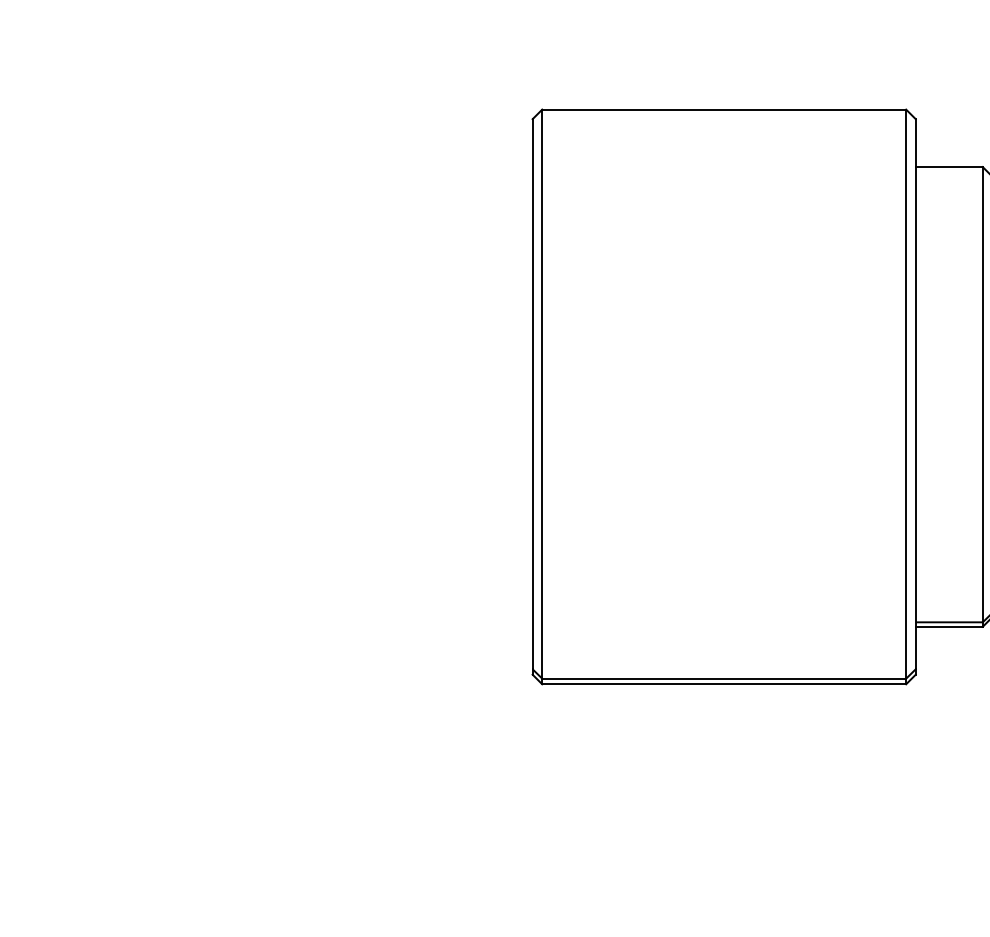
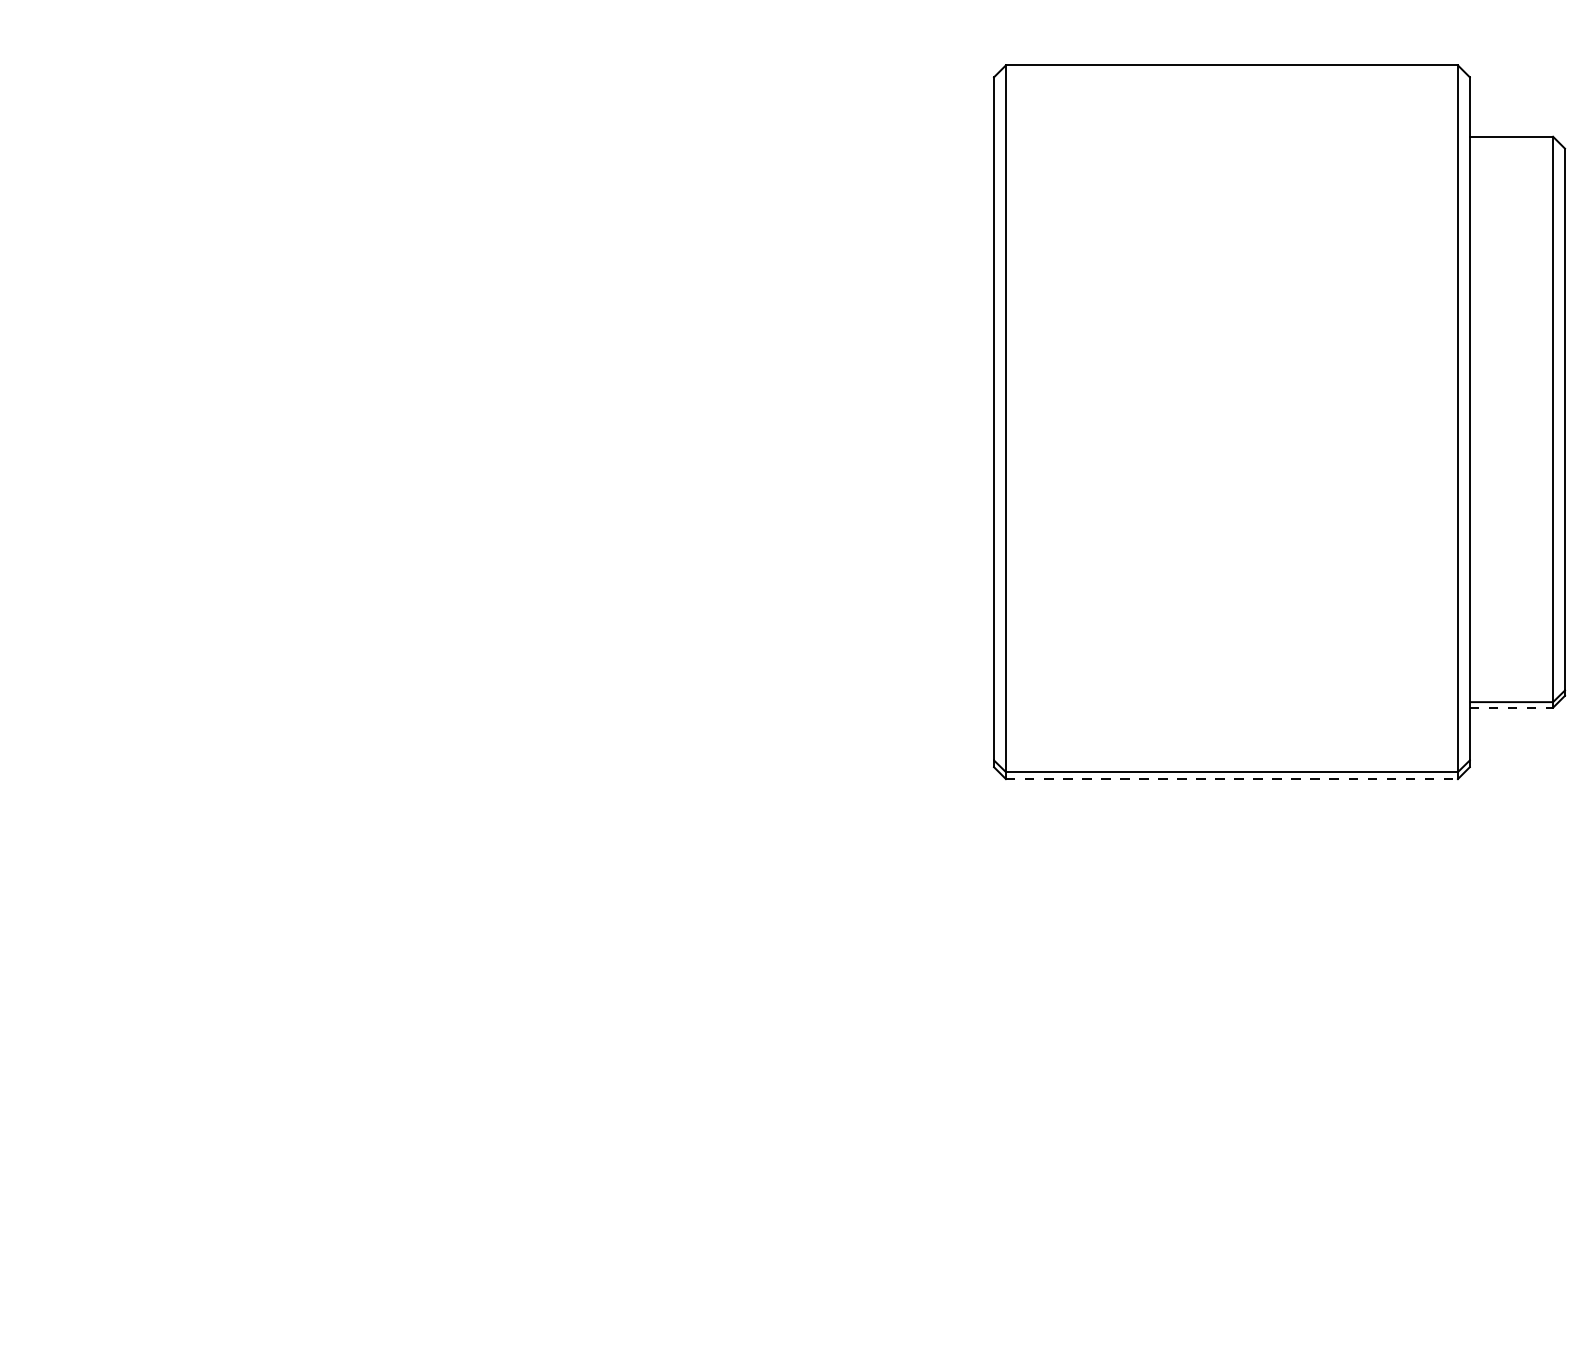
line: (949, 626) -> (1511, 707), solid -> dashed
line: (724, 684) -> (1232, 779), solid -> dashed

